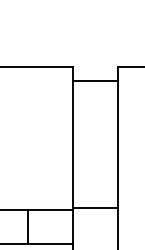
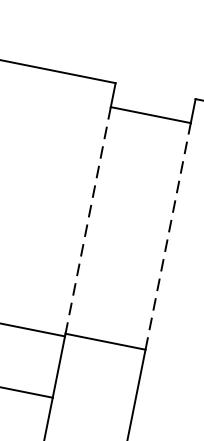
line: (73, 144) -> (88, 220), solid -> dashed
line: (118, 144) -> (168, 236), solid -> dashed

